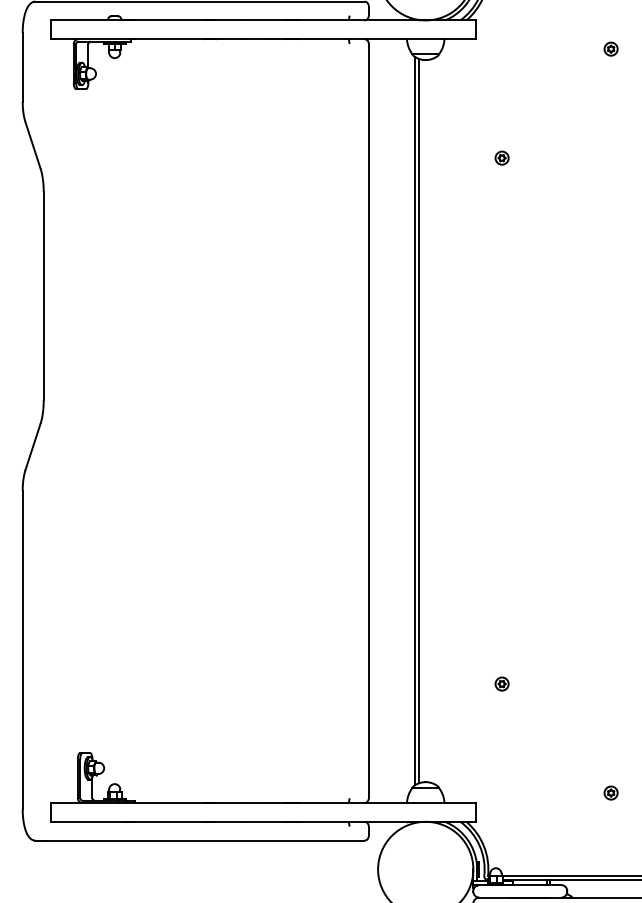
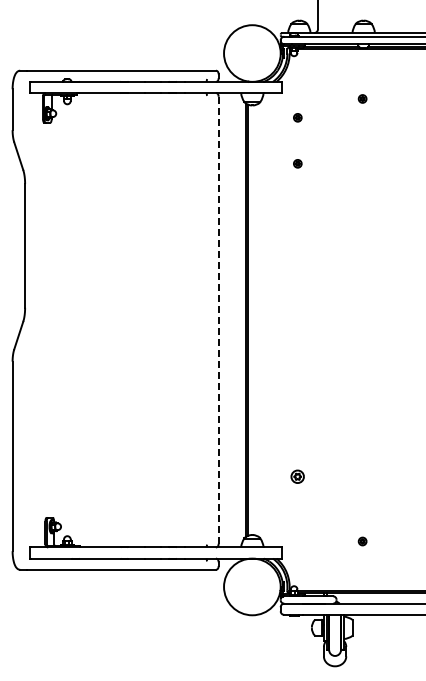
part: (501, 80) -> (297, 117), added
line: (368, 419) -> (218, 319), solid -> dashed
part: (501, 683) -> (297, 476), size x1.6

